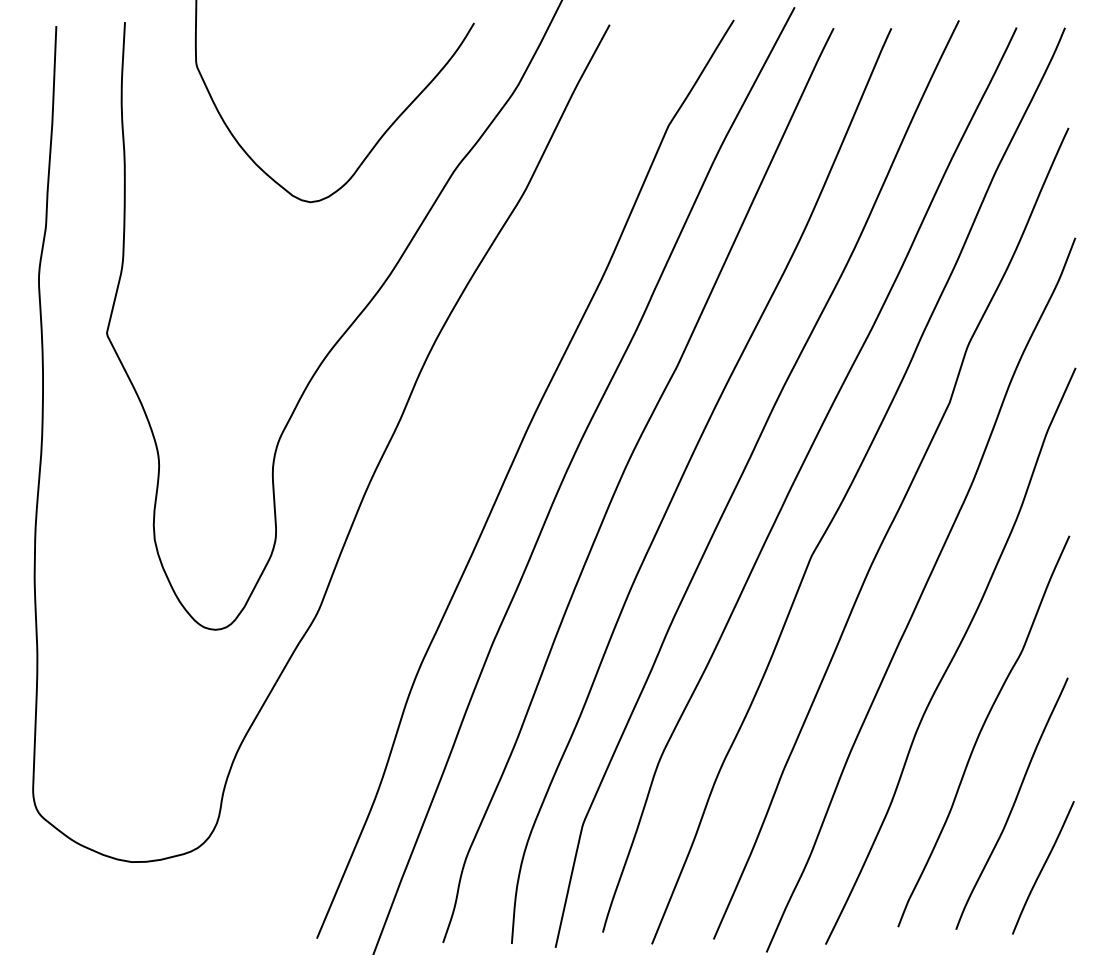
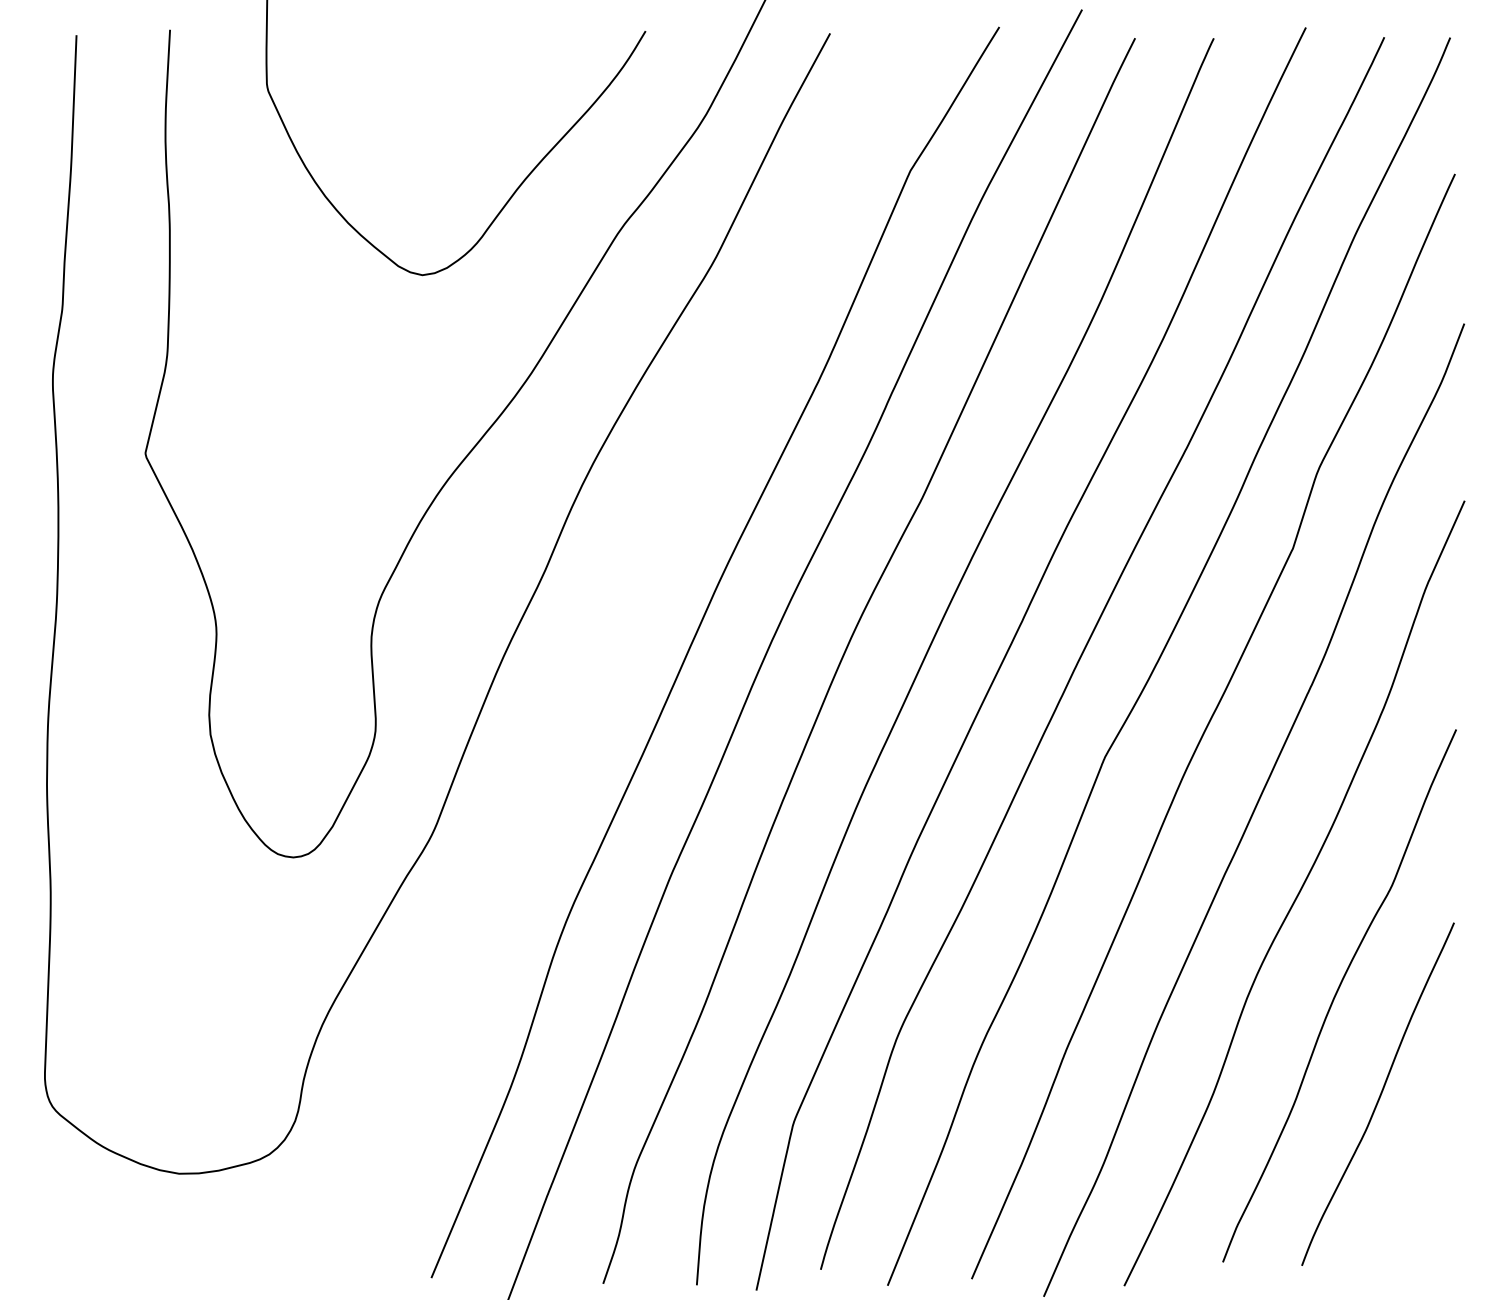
curve: (1043, 867) -> (1420, 1181), removed

